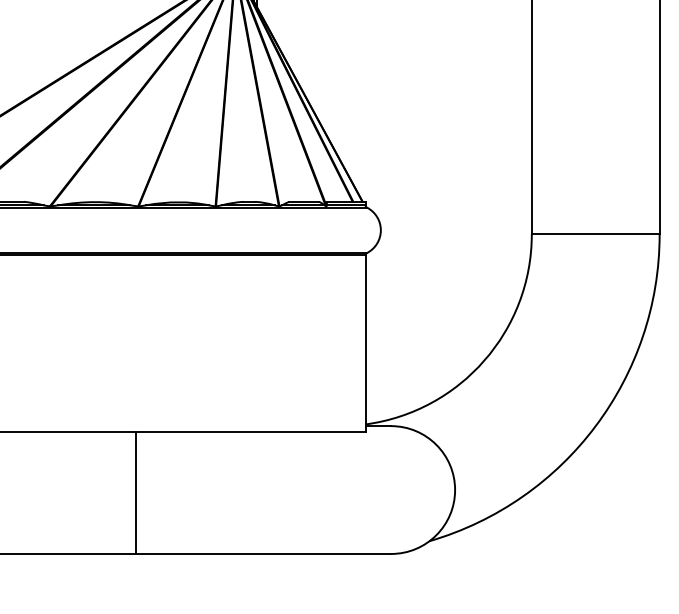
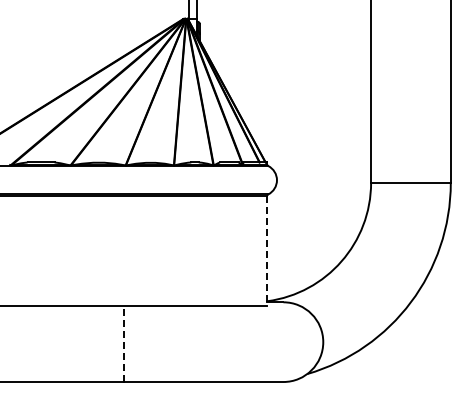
line: (365, 344) -> (267, 251), solid -> dashed
line: (136, 492) -> (124, 343), solid -> dashed

